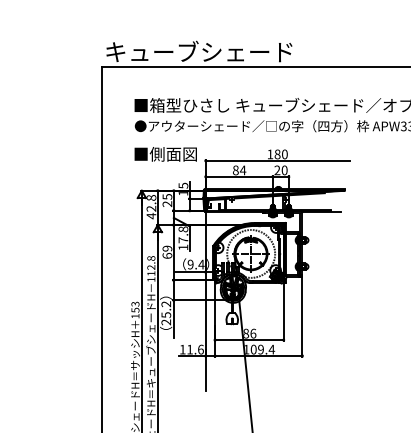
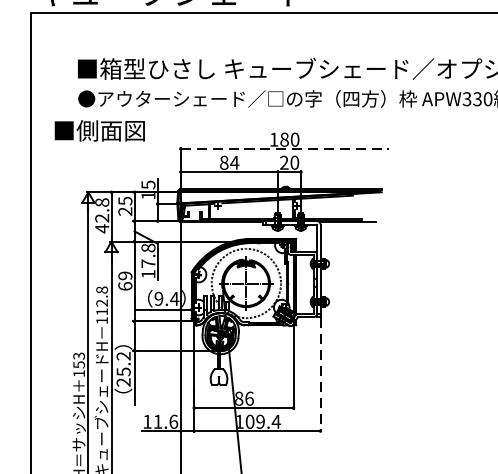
text: (165, 154) -> (99, 131), moved
line: (277, 160) -> (284, 148), solid -> dashed
line: (302, 317) -> (320, 375), solid -> dashed

